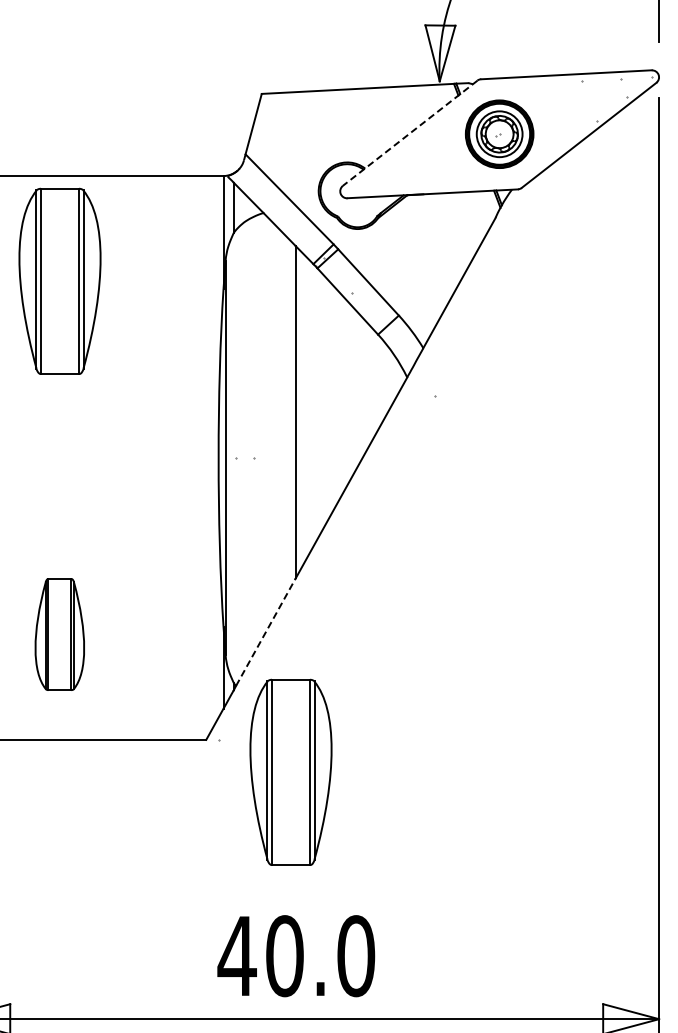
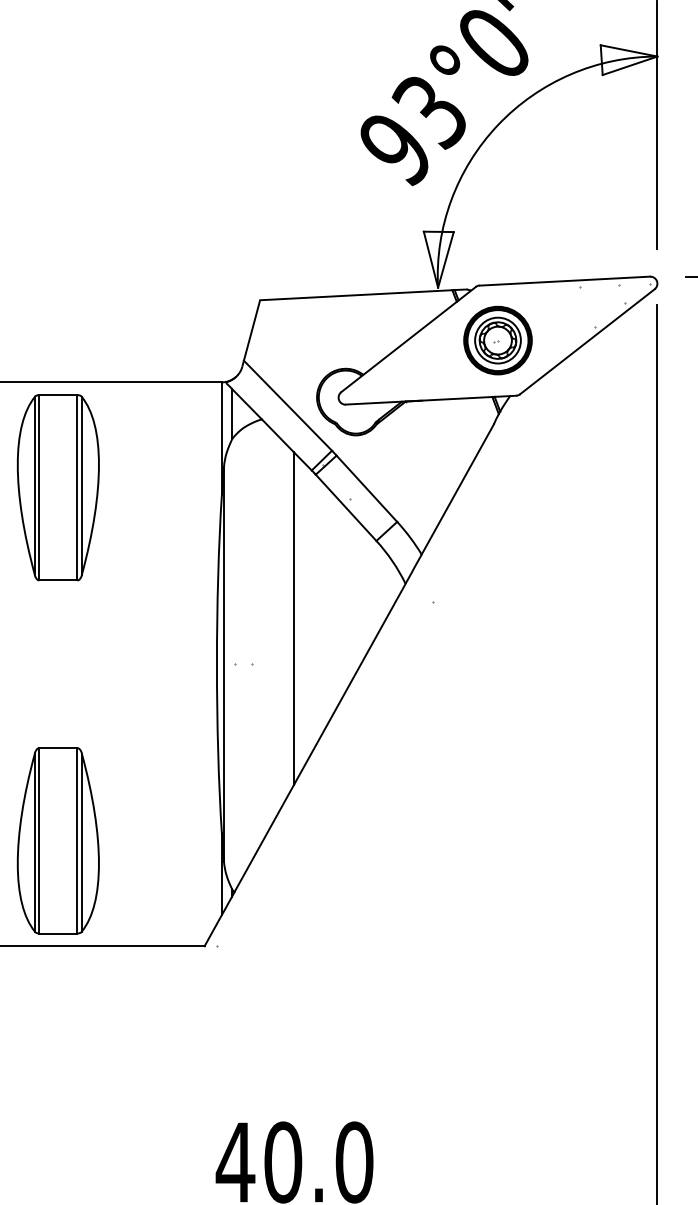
line: (410, 133) -> (408, 339), dashed -> solid
line: (266, 632) -> (264, 838), dashed -> solid
part: (59, 634) -> (57, 840), size x1.67
part: (290, 772) -> (288, 978), removed

